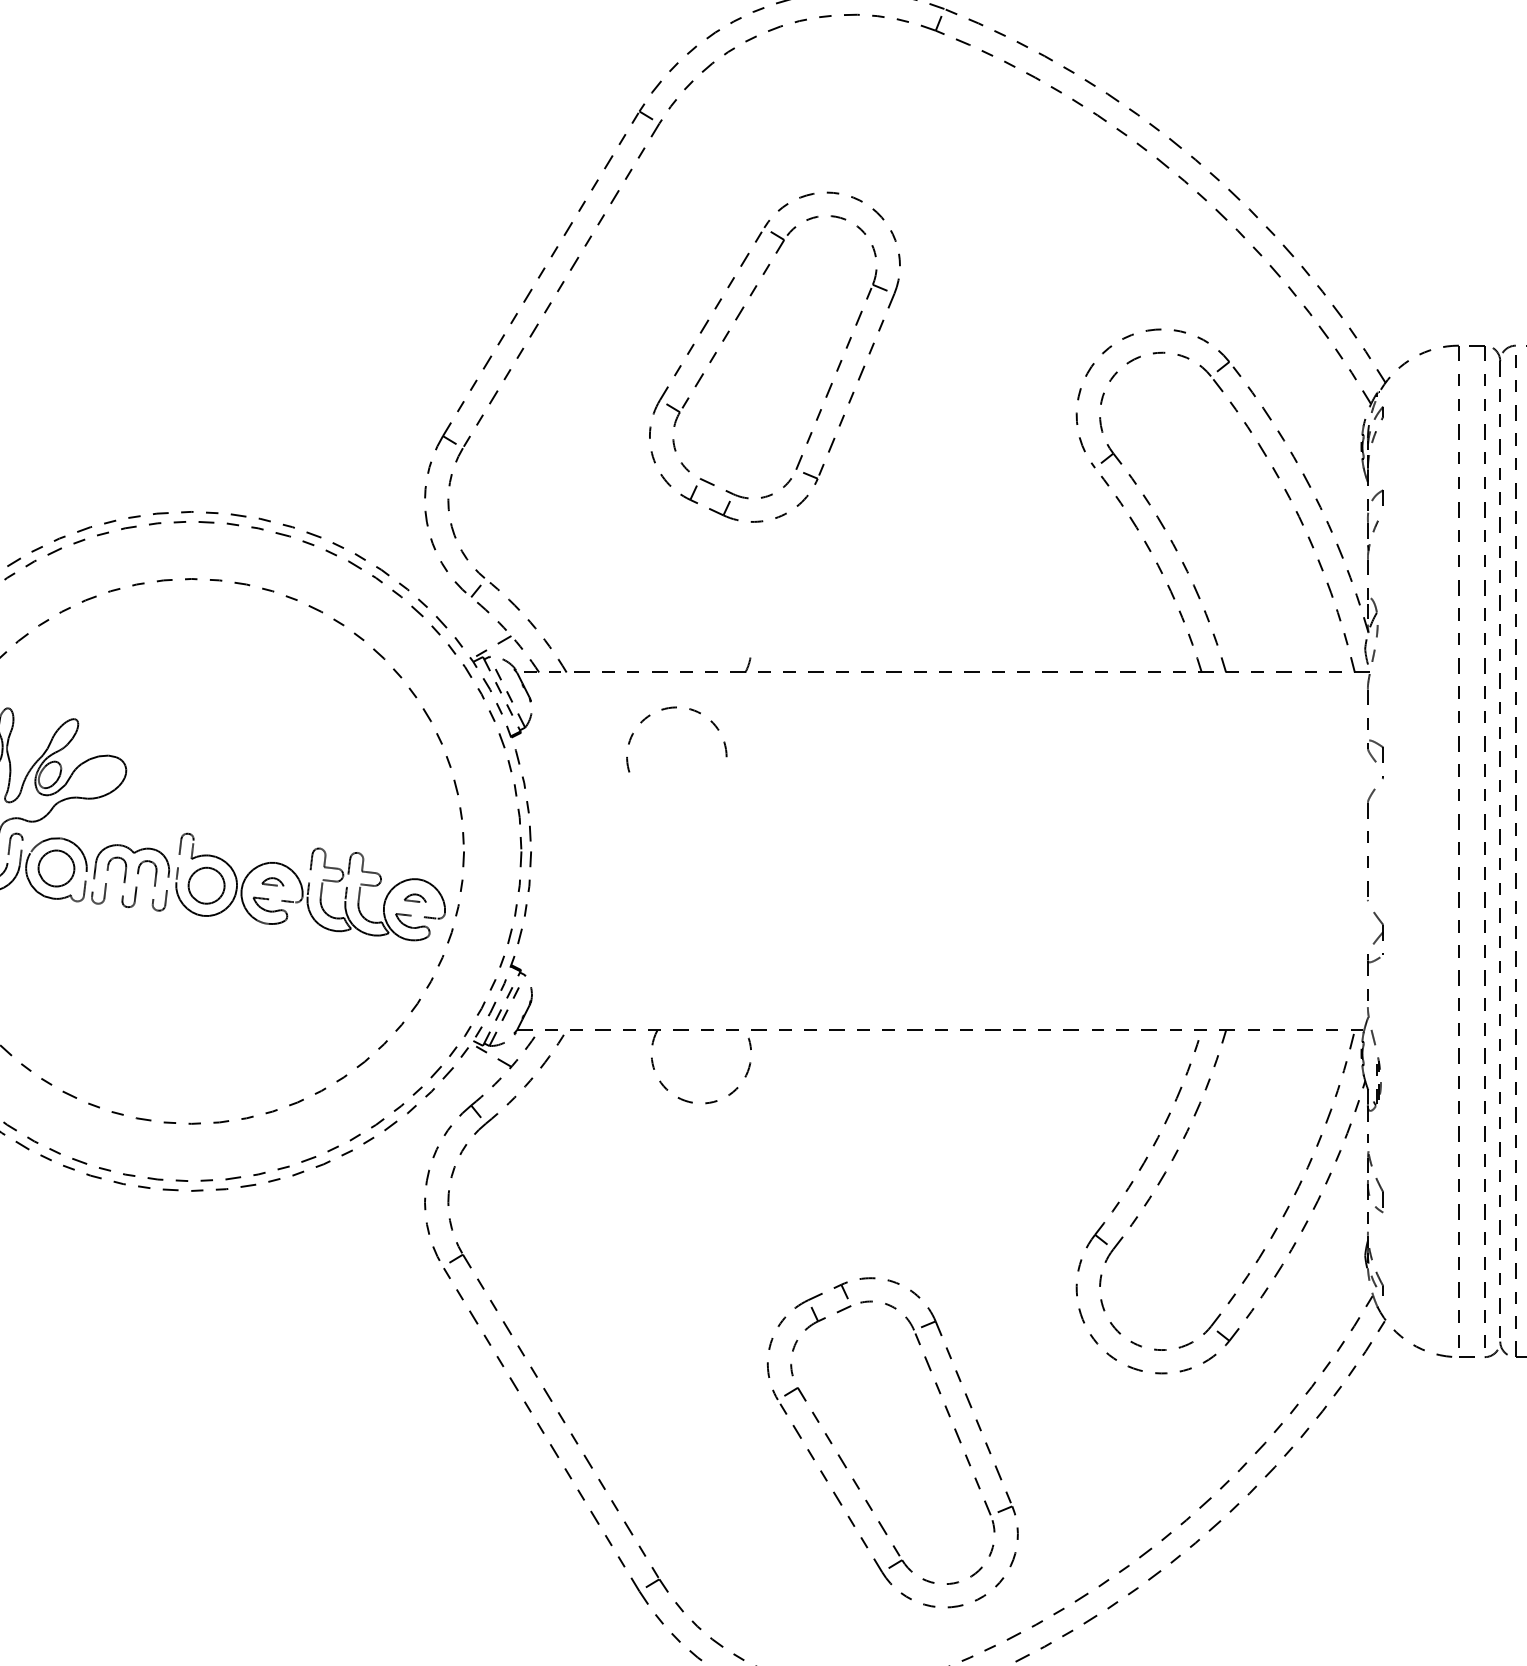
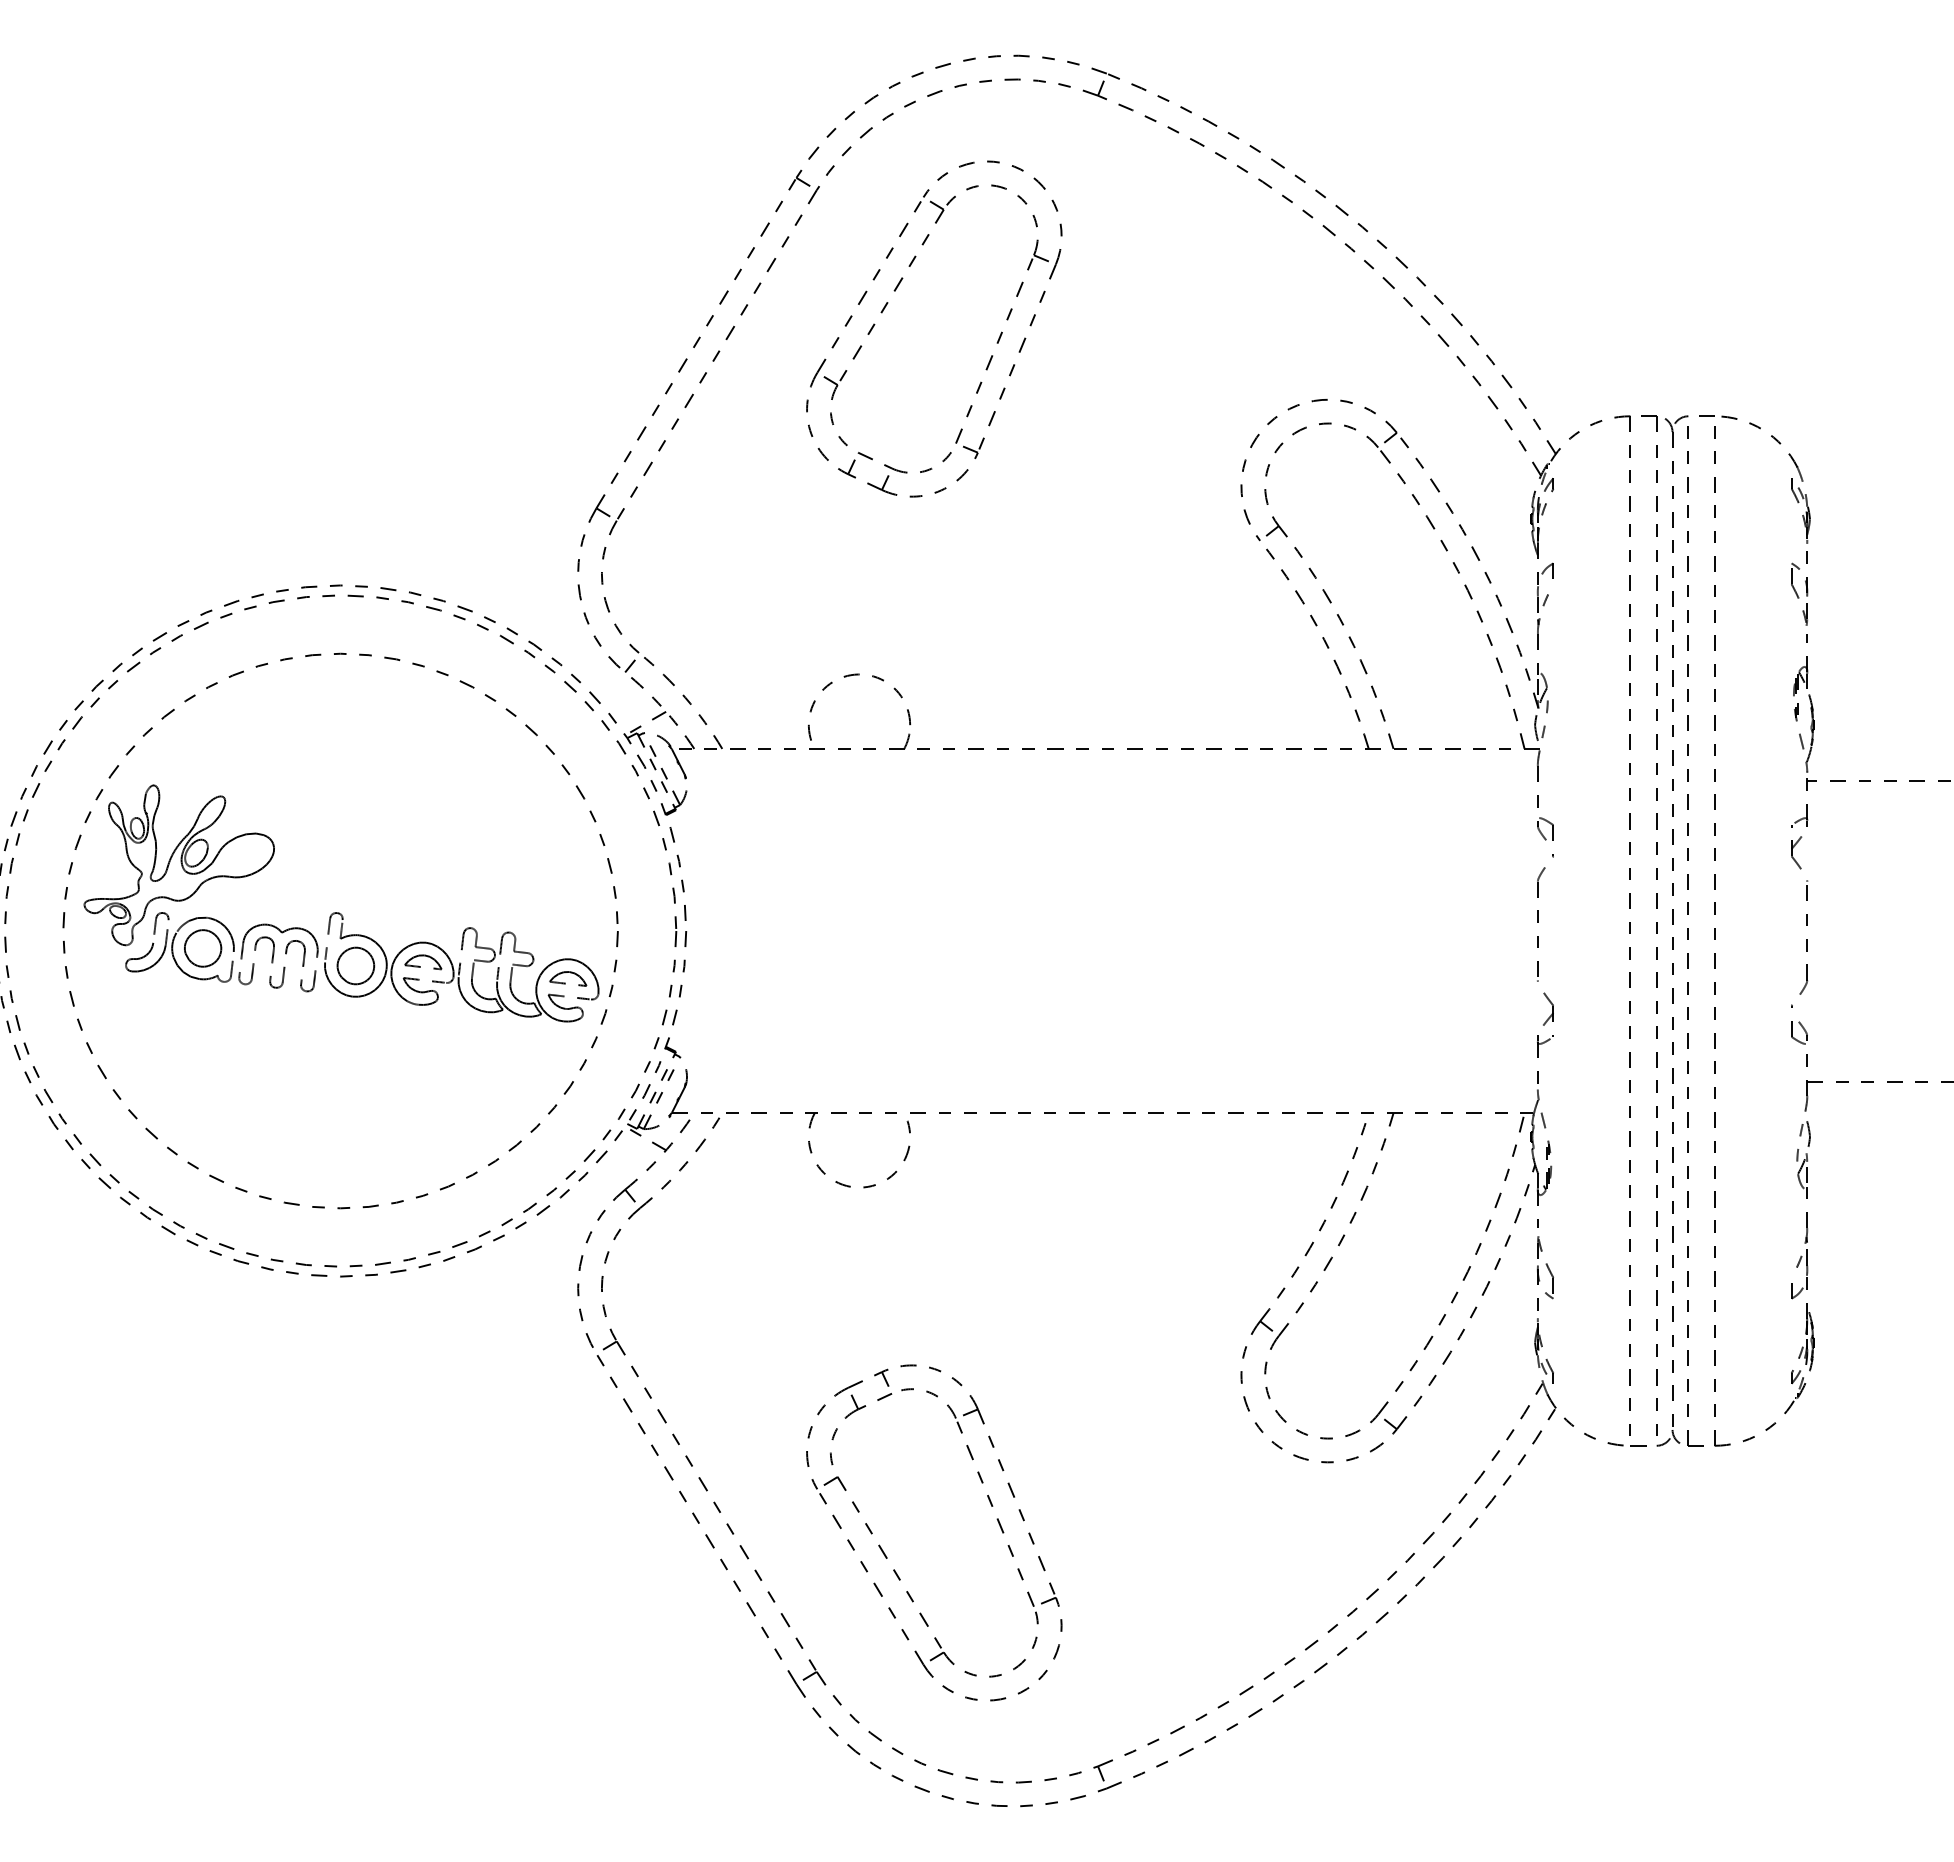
part: (729, 332) -> (888, 303), moved
arc: (676, 708) -> (859, 675), moved
part: (273, 882) -> (423, 962), size x1.67
part: (415, 898) -> (568, 978), size x1.67
part: (845, 1464) -> (886, 1555), moved

